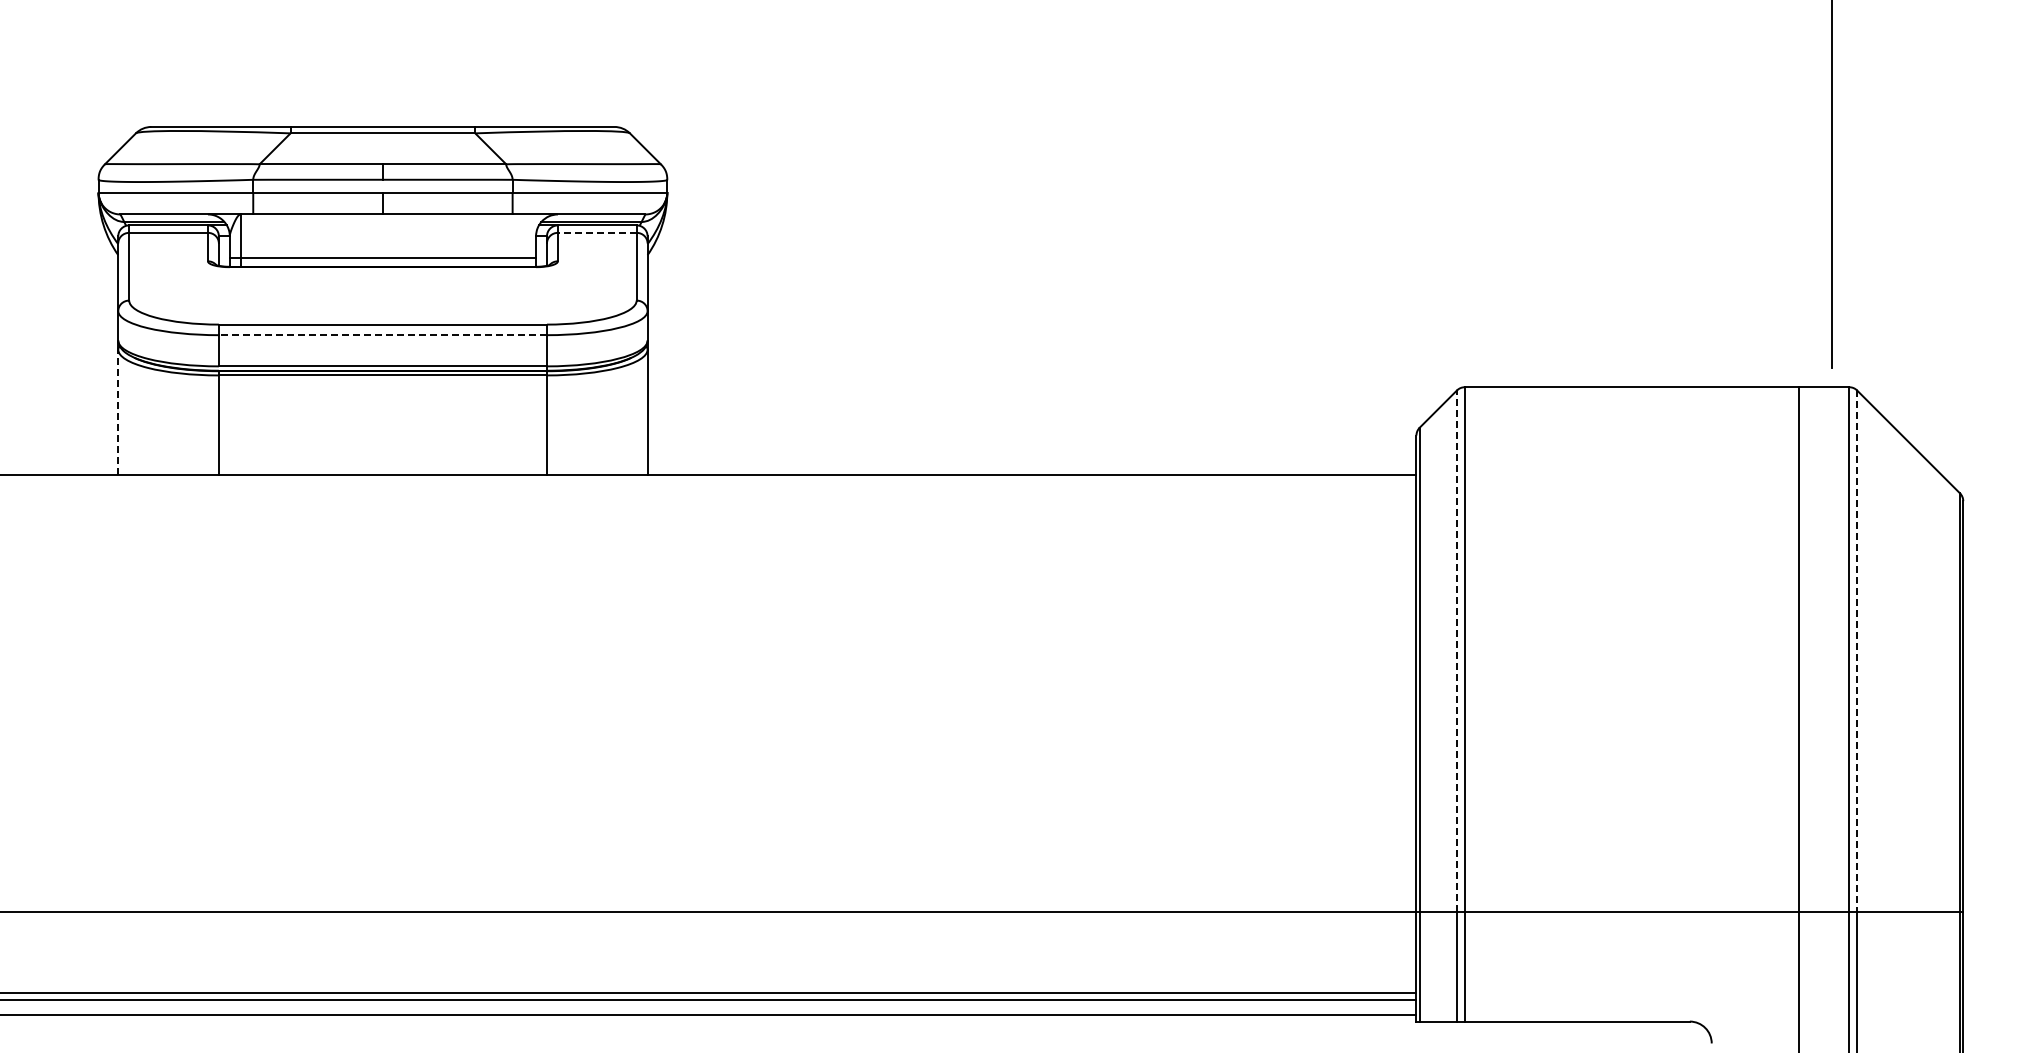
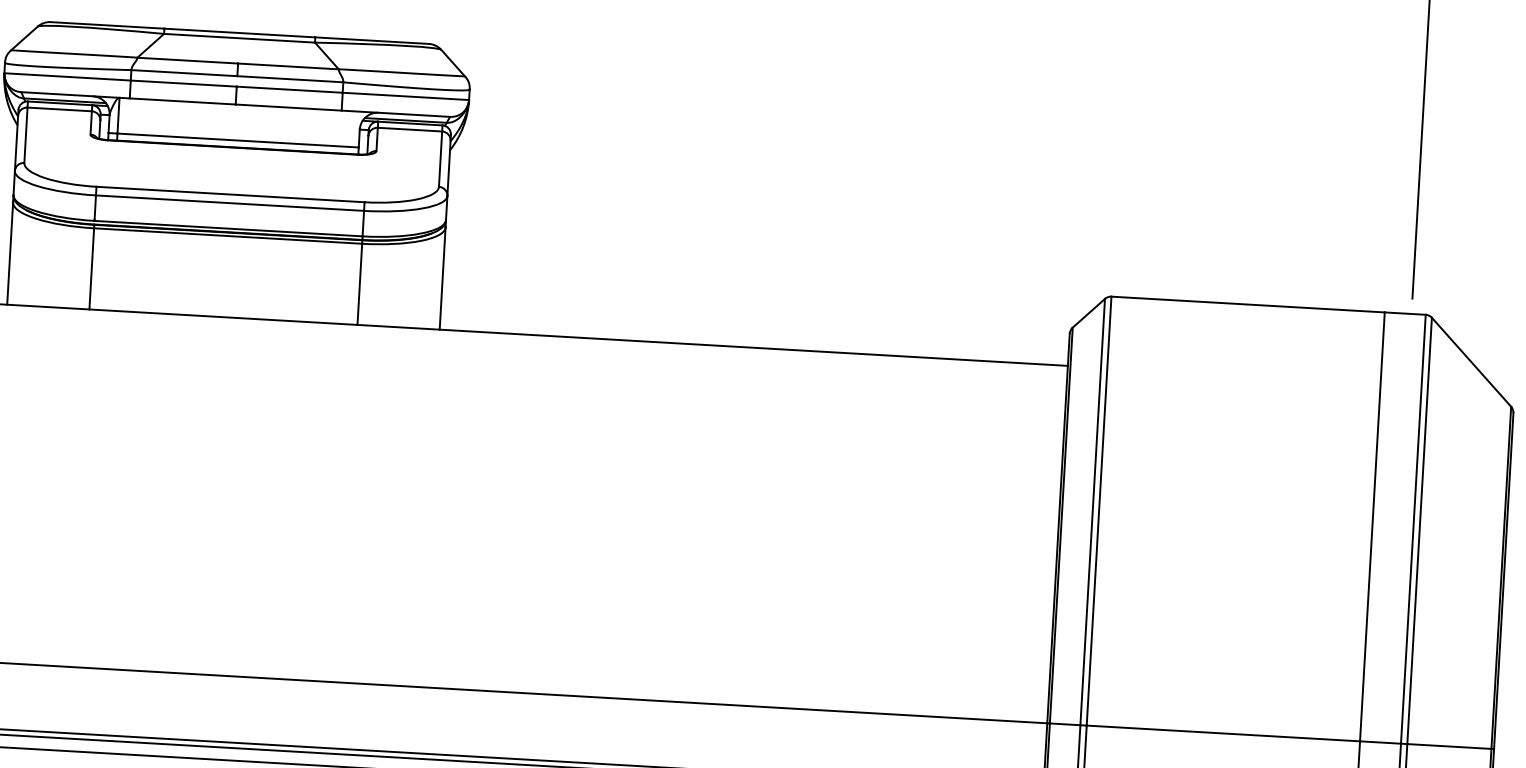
line: (596, 232) -> (409, 129), dashed -> solid
line: (382, 335) -> (229, 203), dashed -> solid
line: (118, 412) -> (10, 253), dashed -> solid
line: (1456, 651) -> (1092, 512), dashed -> solid
line: (1857, 651) -> (1419, 531), dashed -> solid

